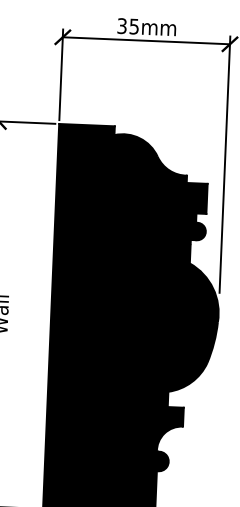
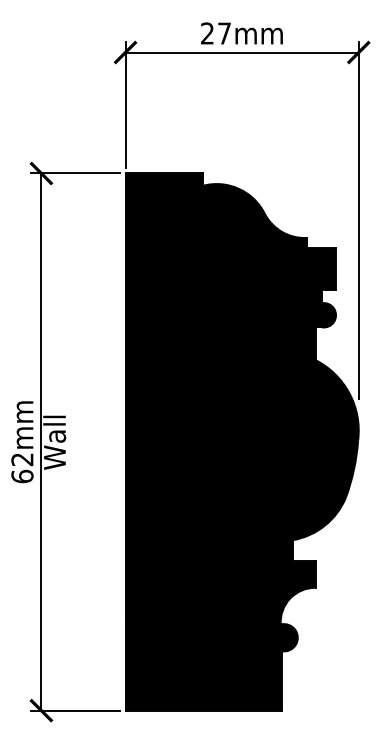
text: (127, 26) -> (215, 33), 35mm -> 27mm

